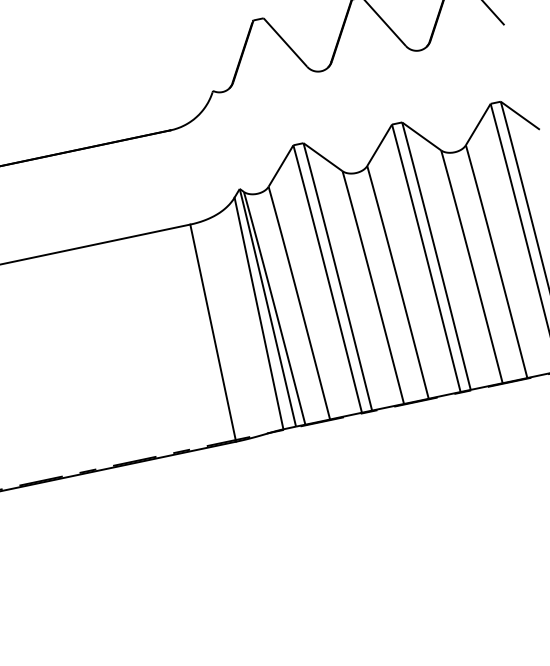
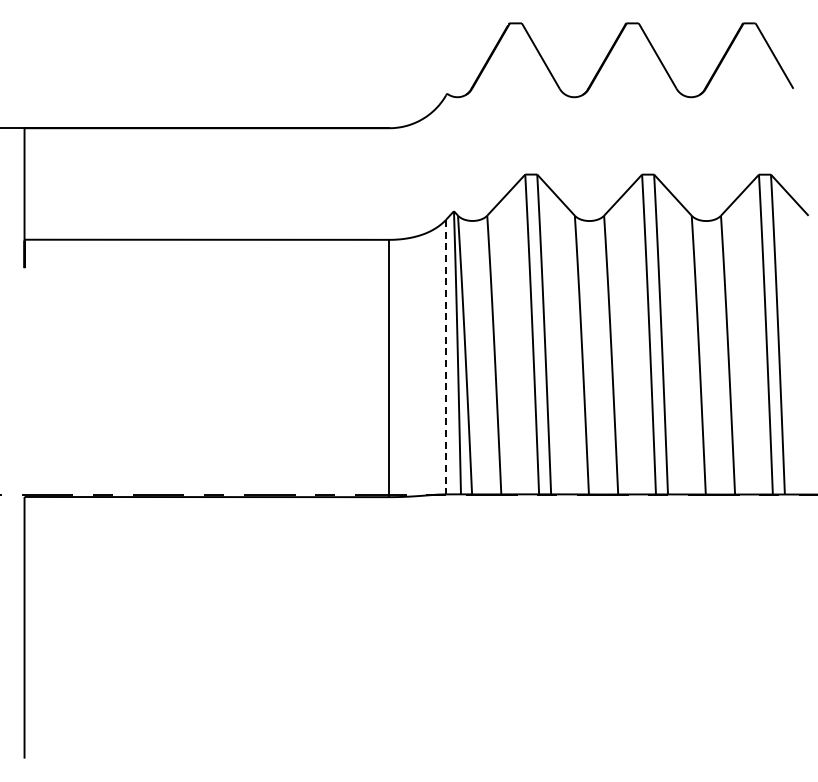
line: (259, 313) -> (446, 357), solid -> dashed

